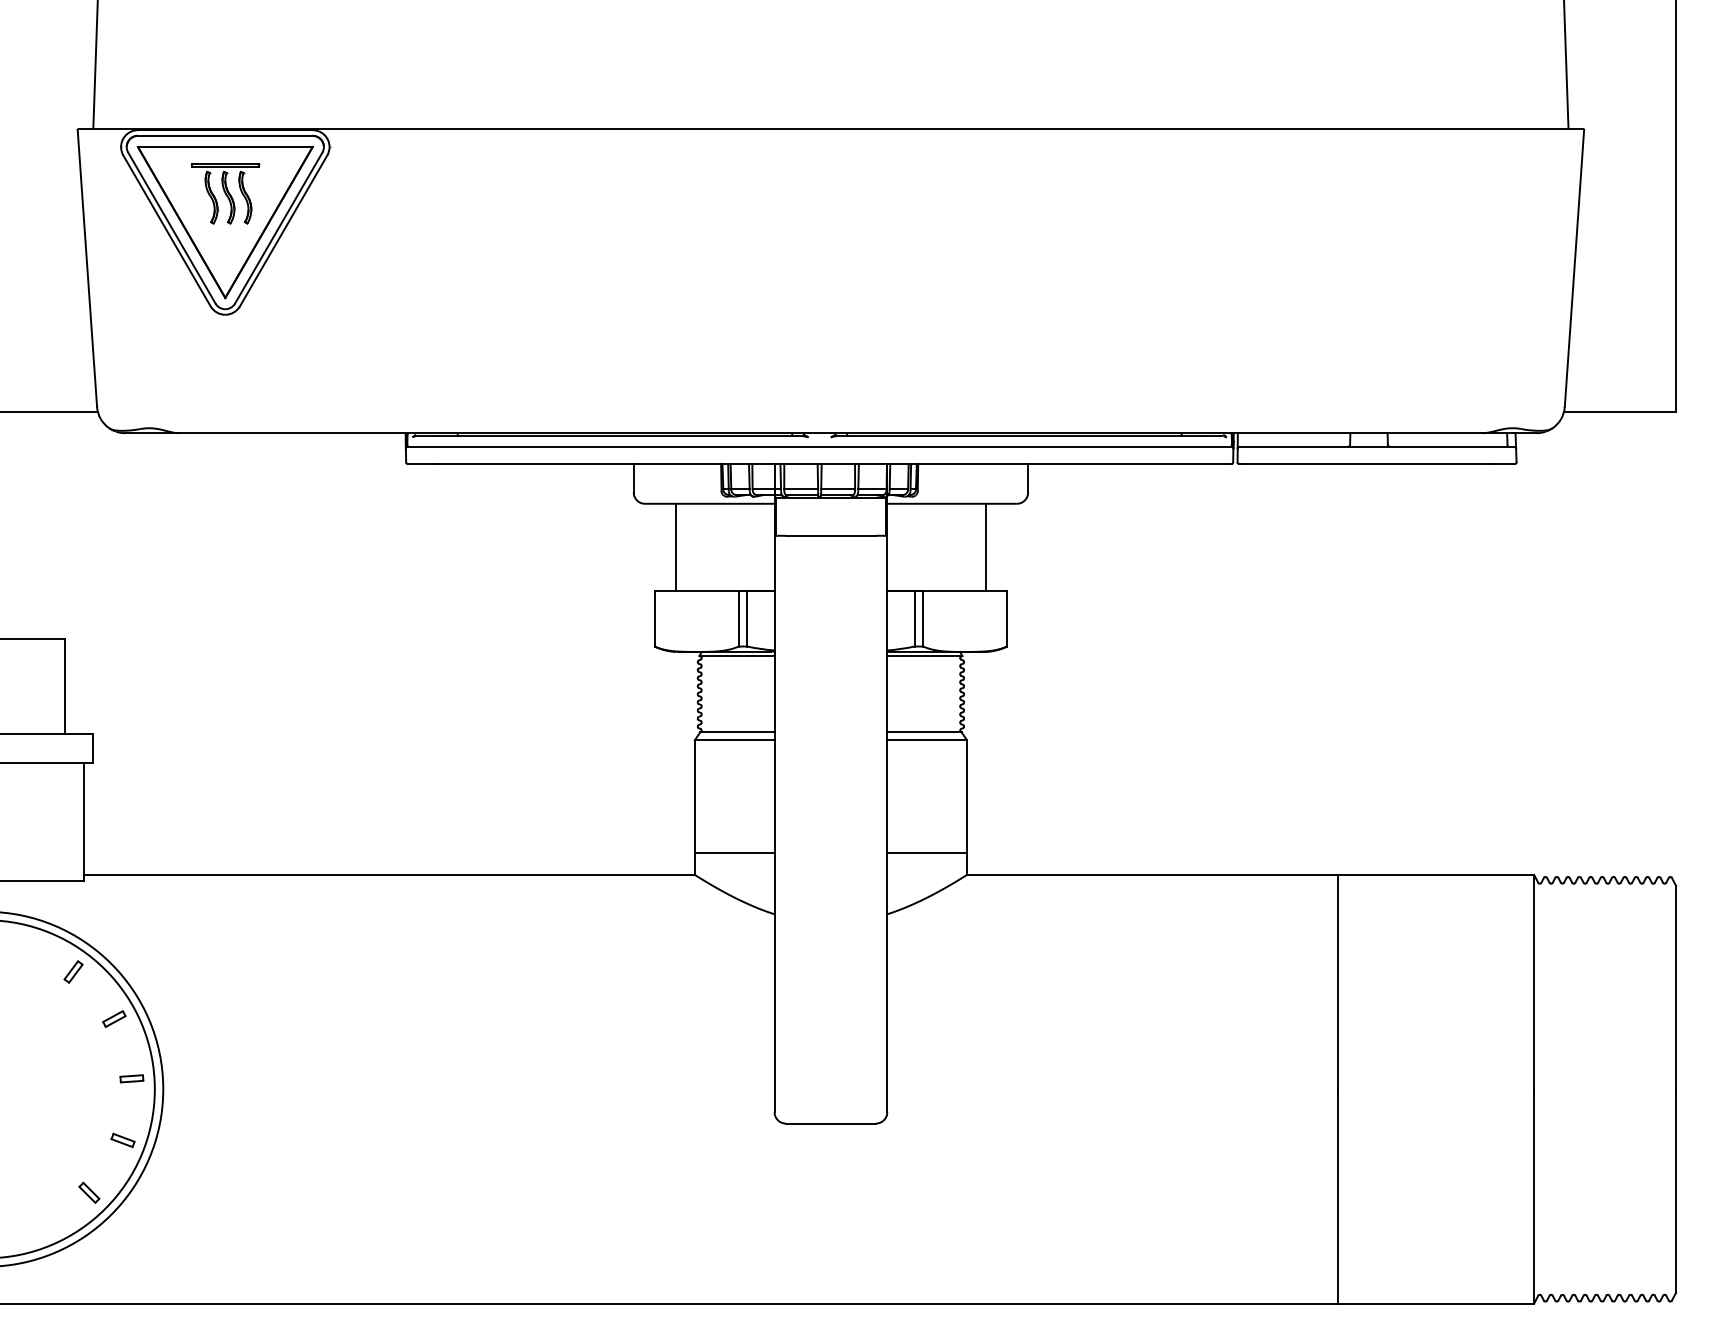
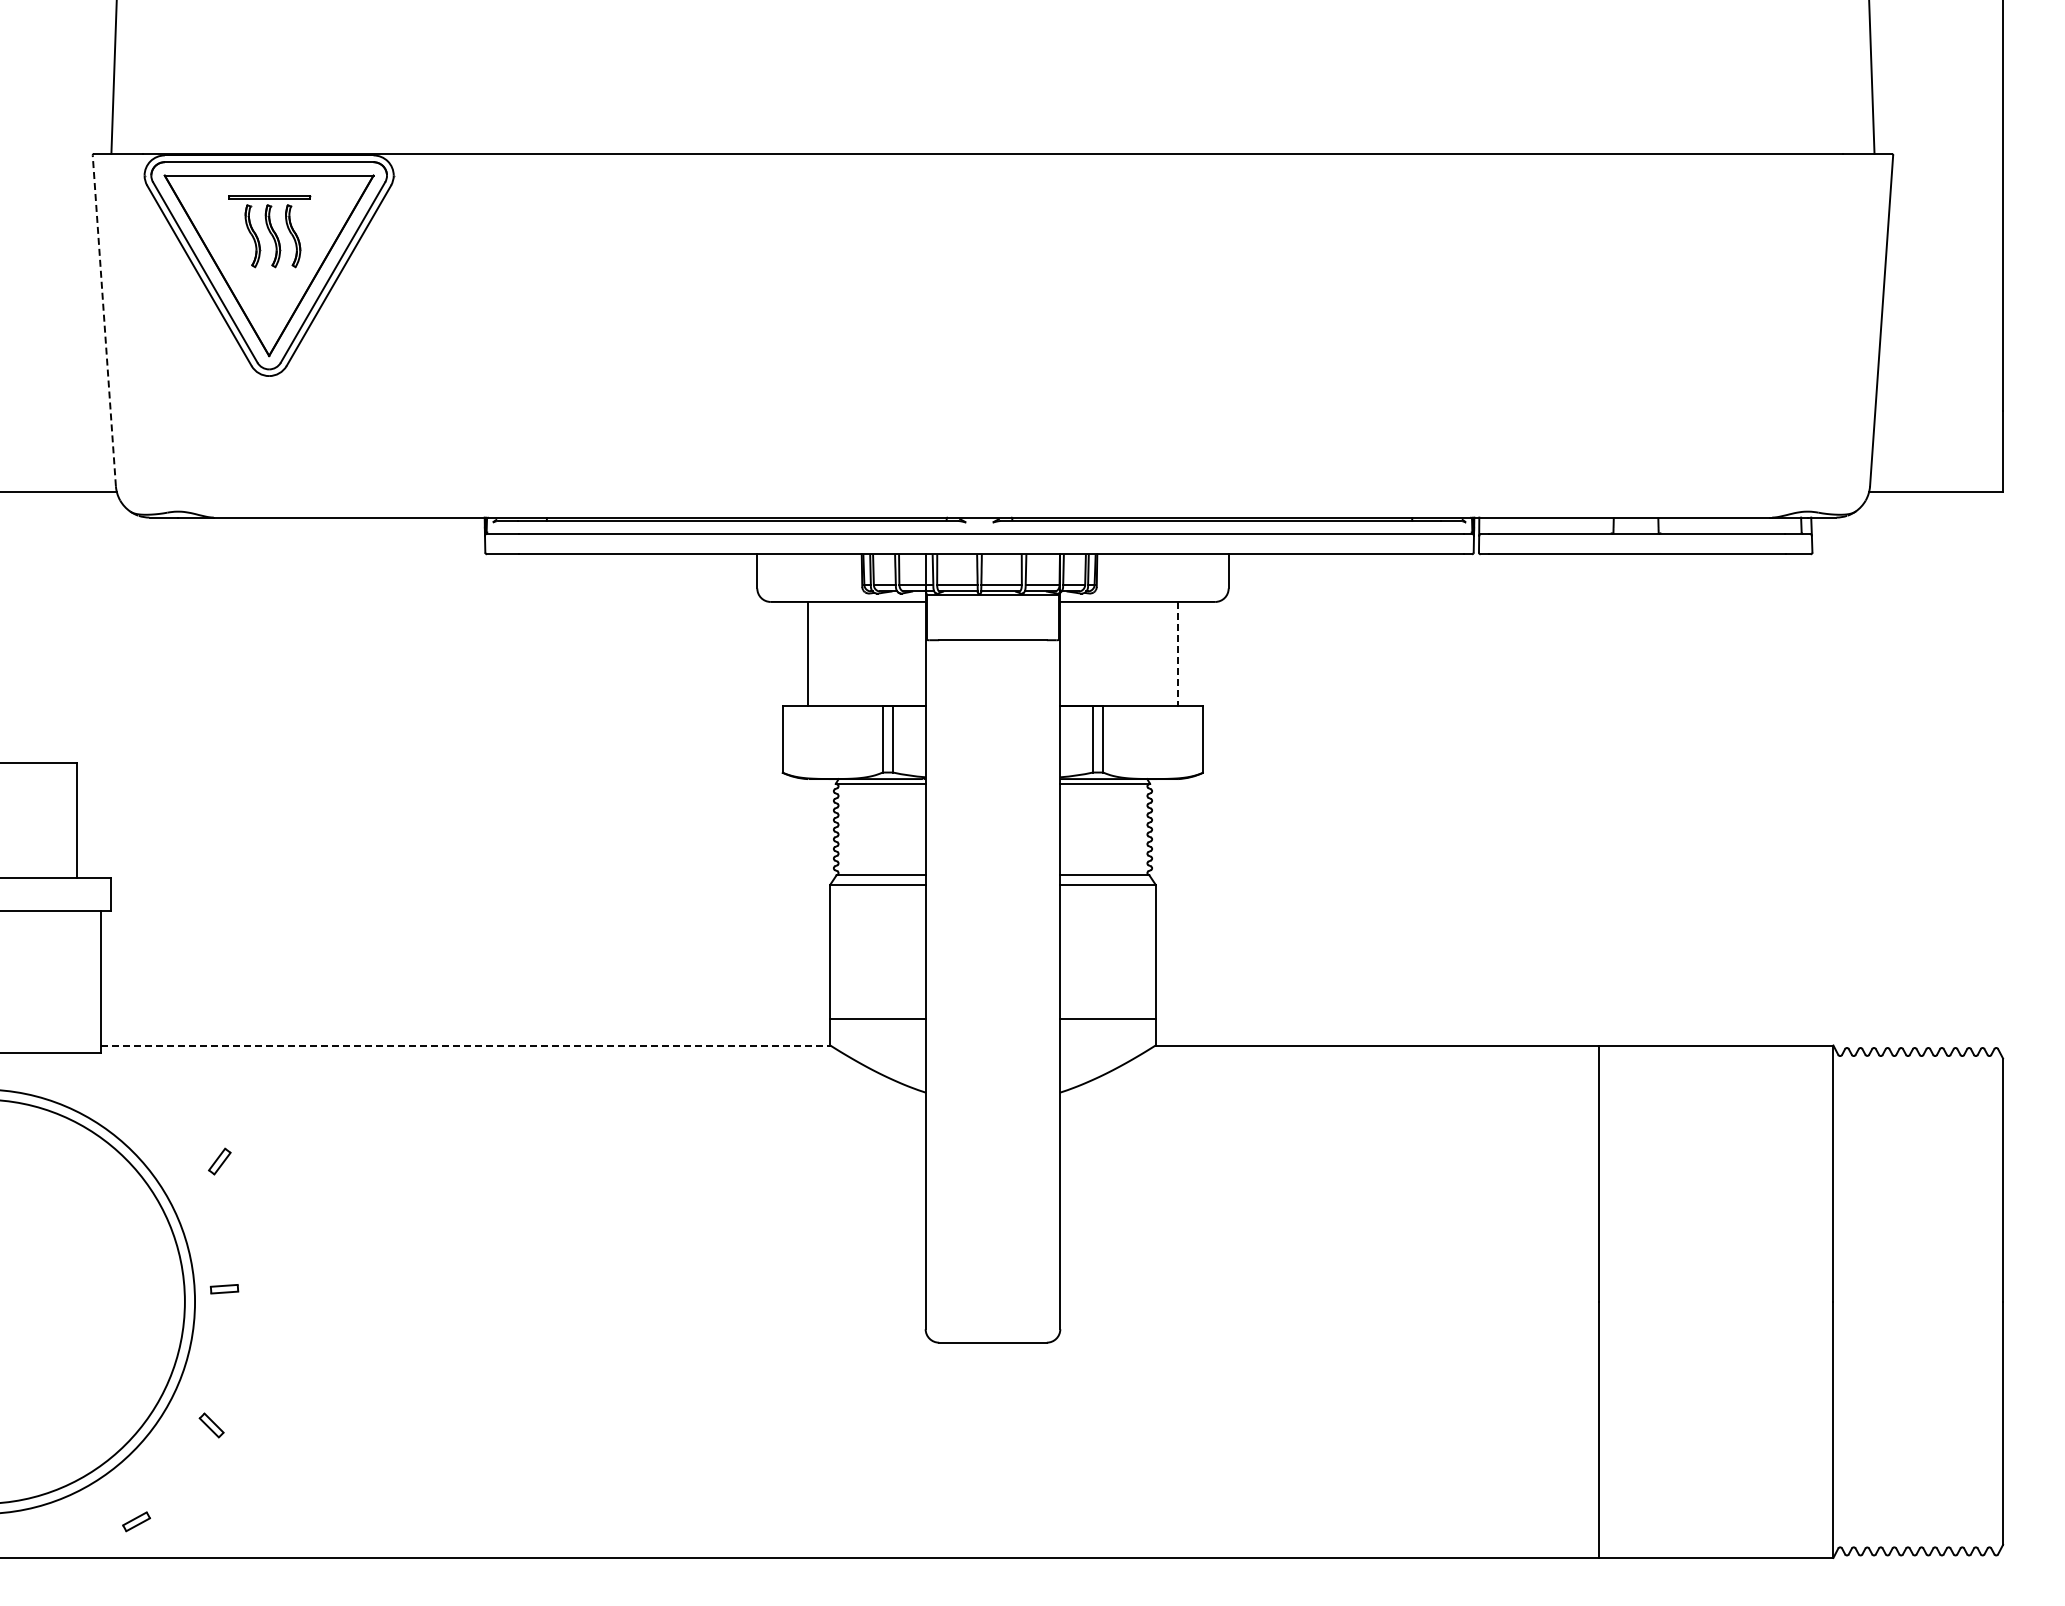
line: (87, 268) -> (104, 320), solid -> dashed
line: (986, 547) -> (1178, 654), solid -> dashed
line: (389, 874) -> (465, 1045), solid -> dashed
part: (73, 971) -> (219, 1161), moved
part: (114, 1018) -> (136, 1521), moved
part: (131, 1079) -> (224, 1289), moved
part: (122, 1140) -> (146, 1362), removed
part: (89, 1192) -> (211, 1425), moved

